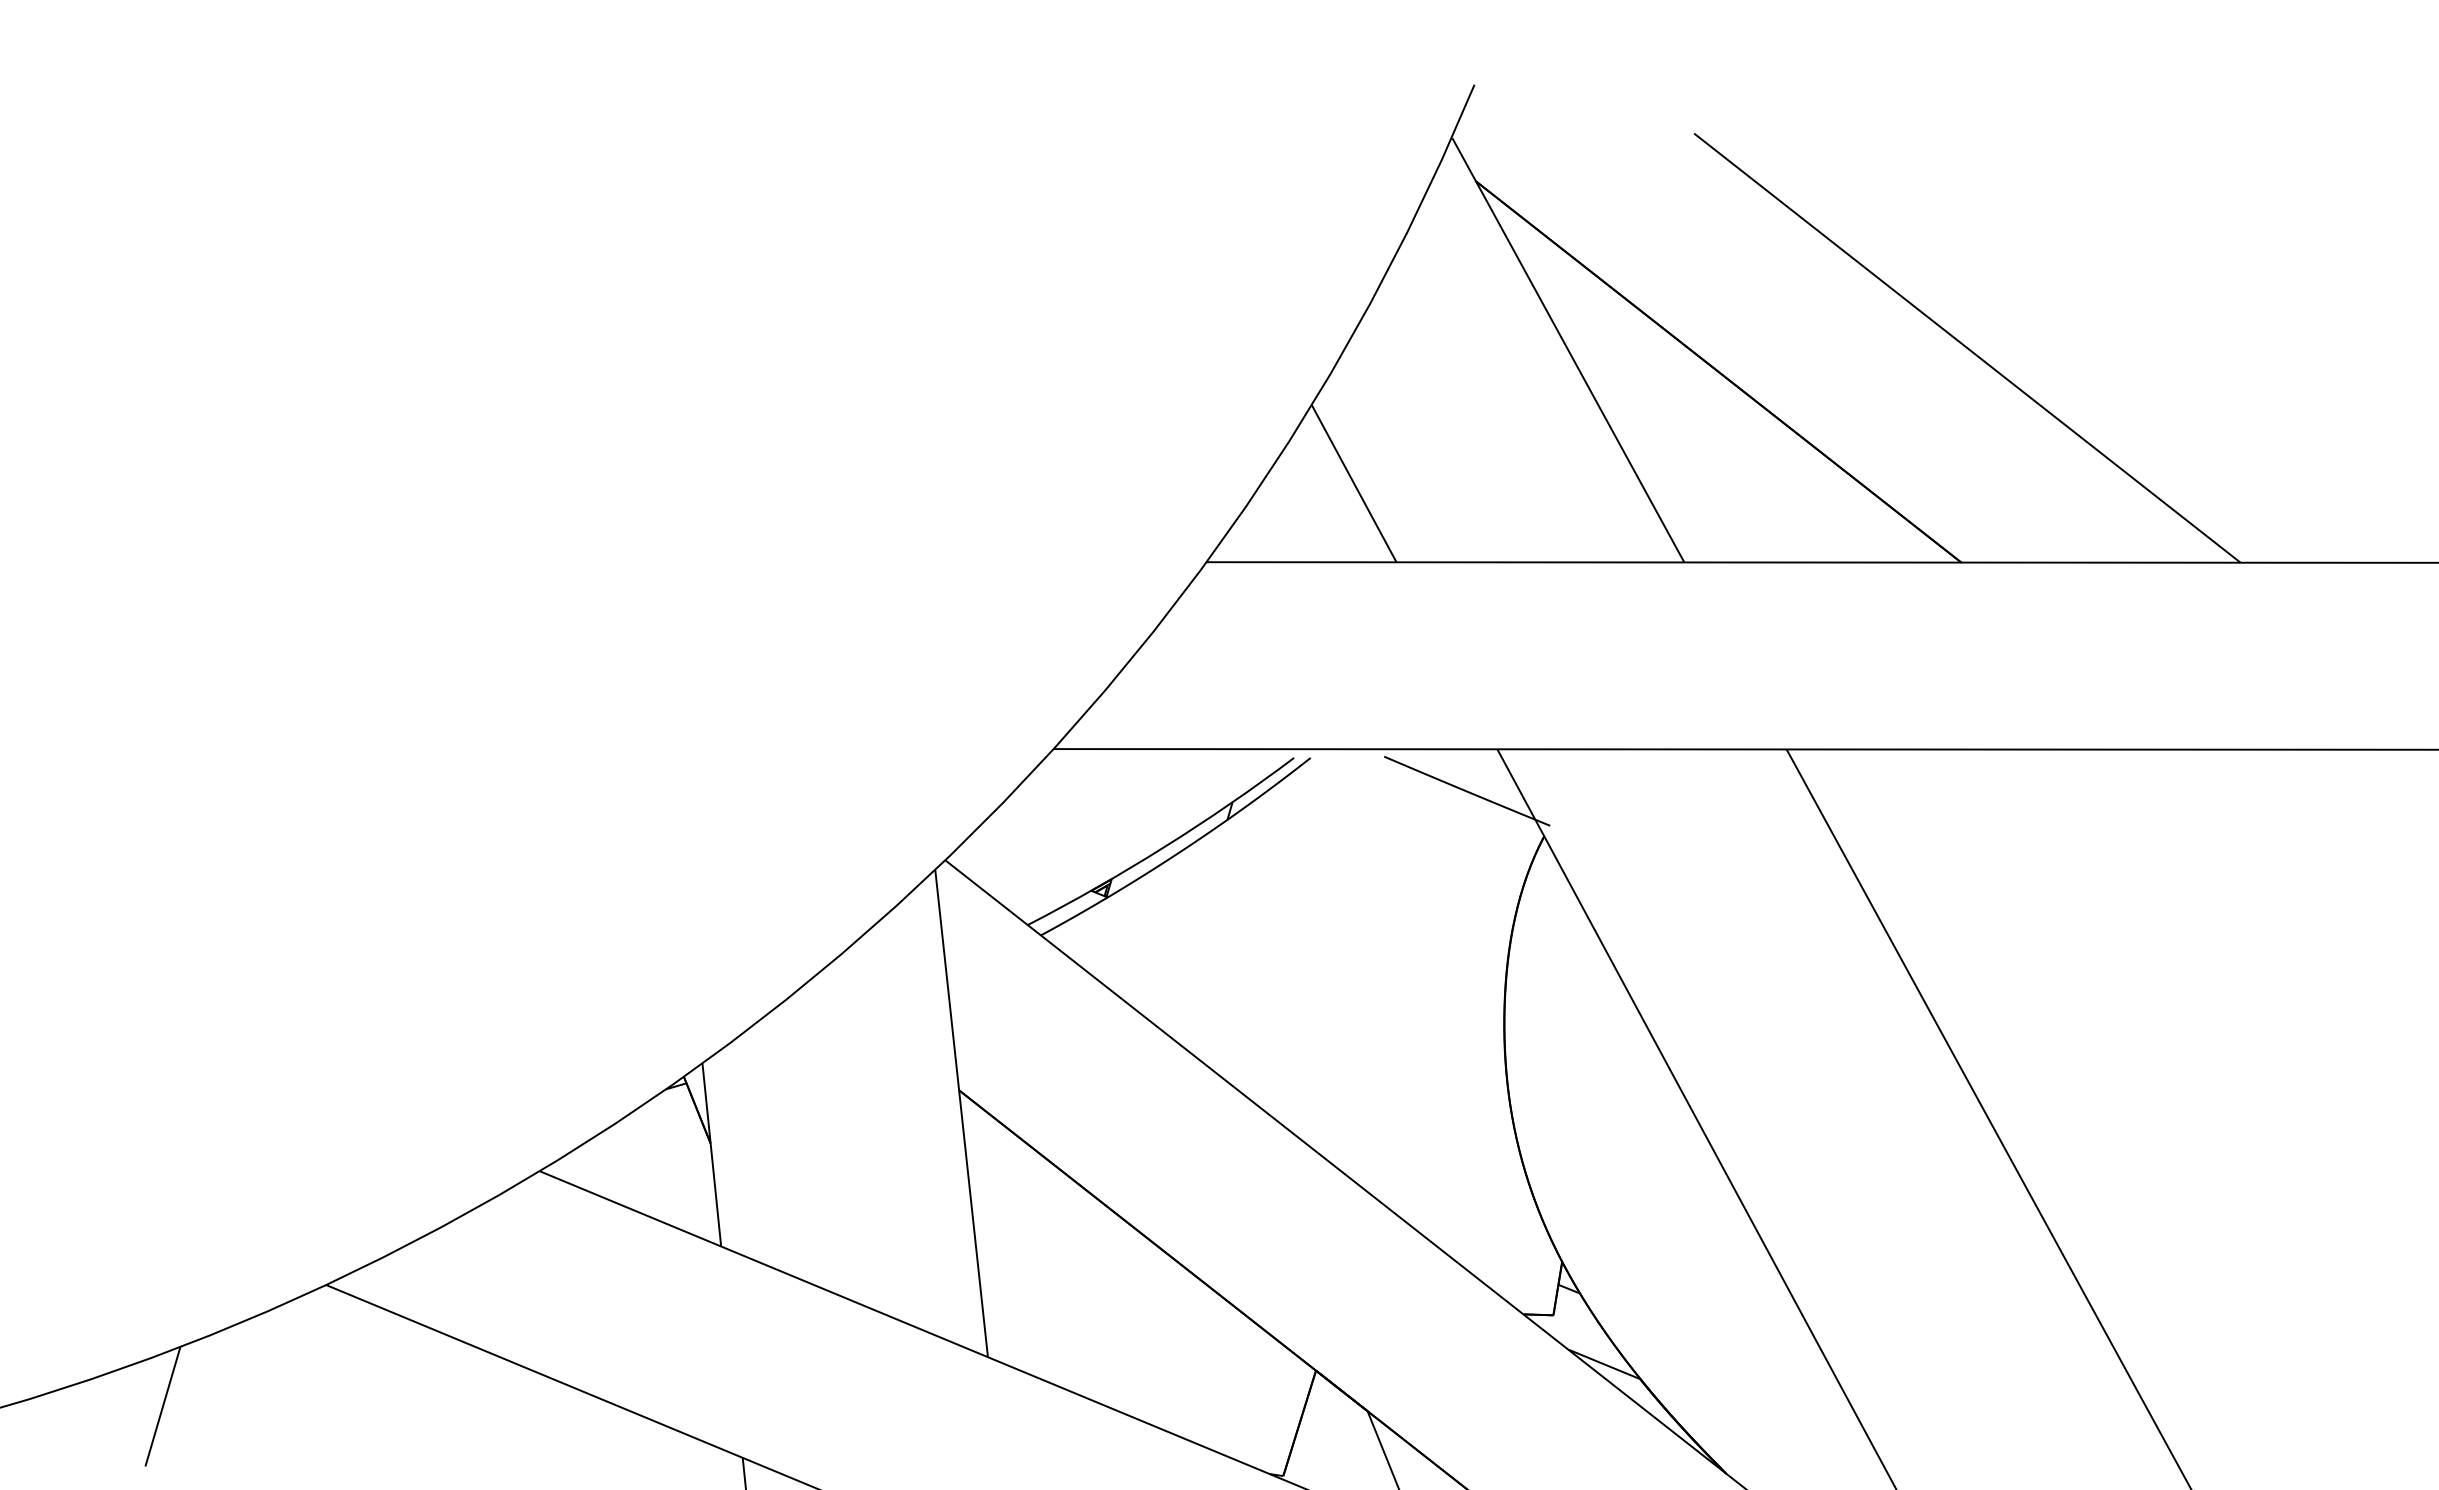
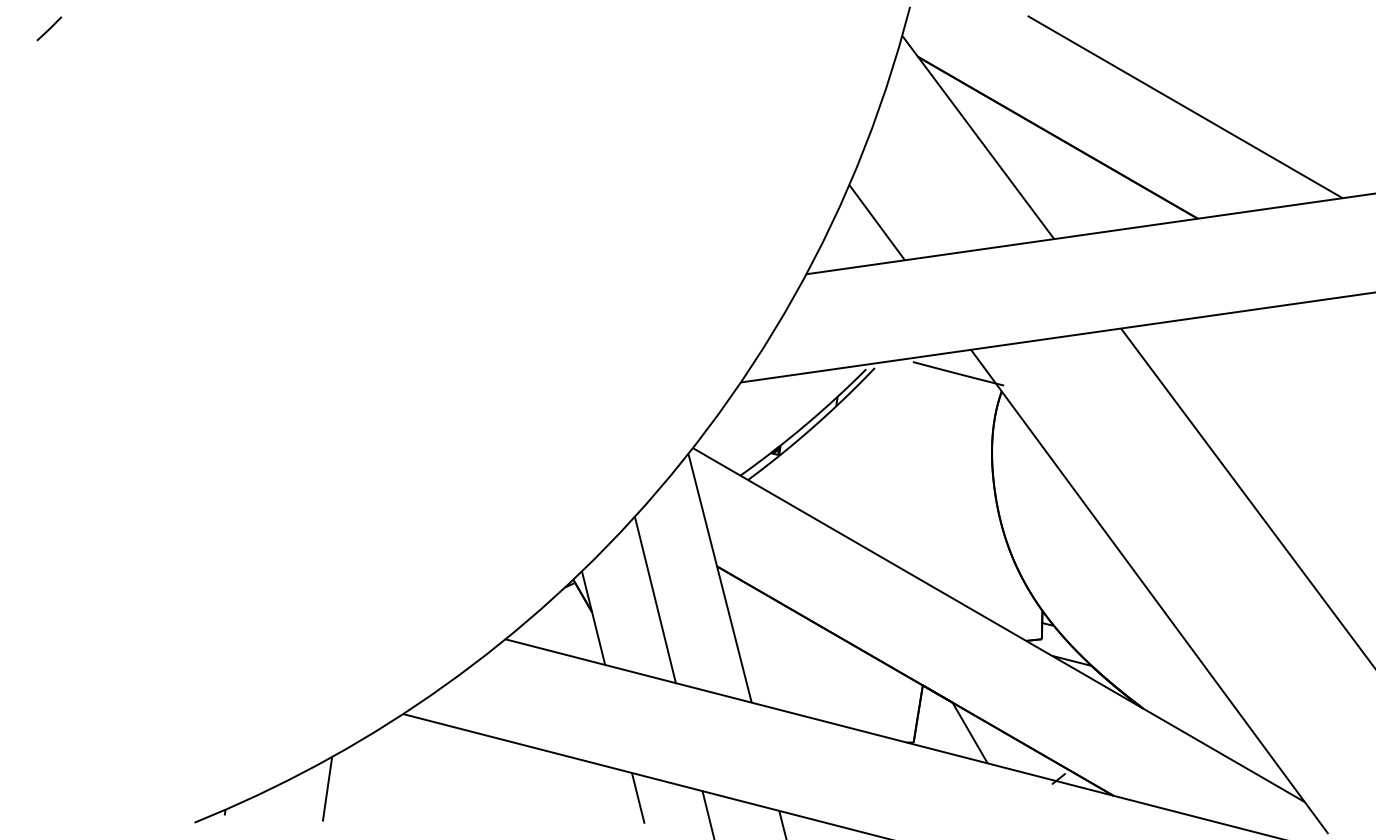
line: (831, 1136) -> (654, 599), added

